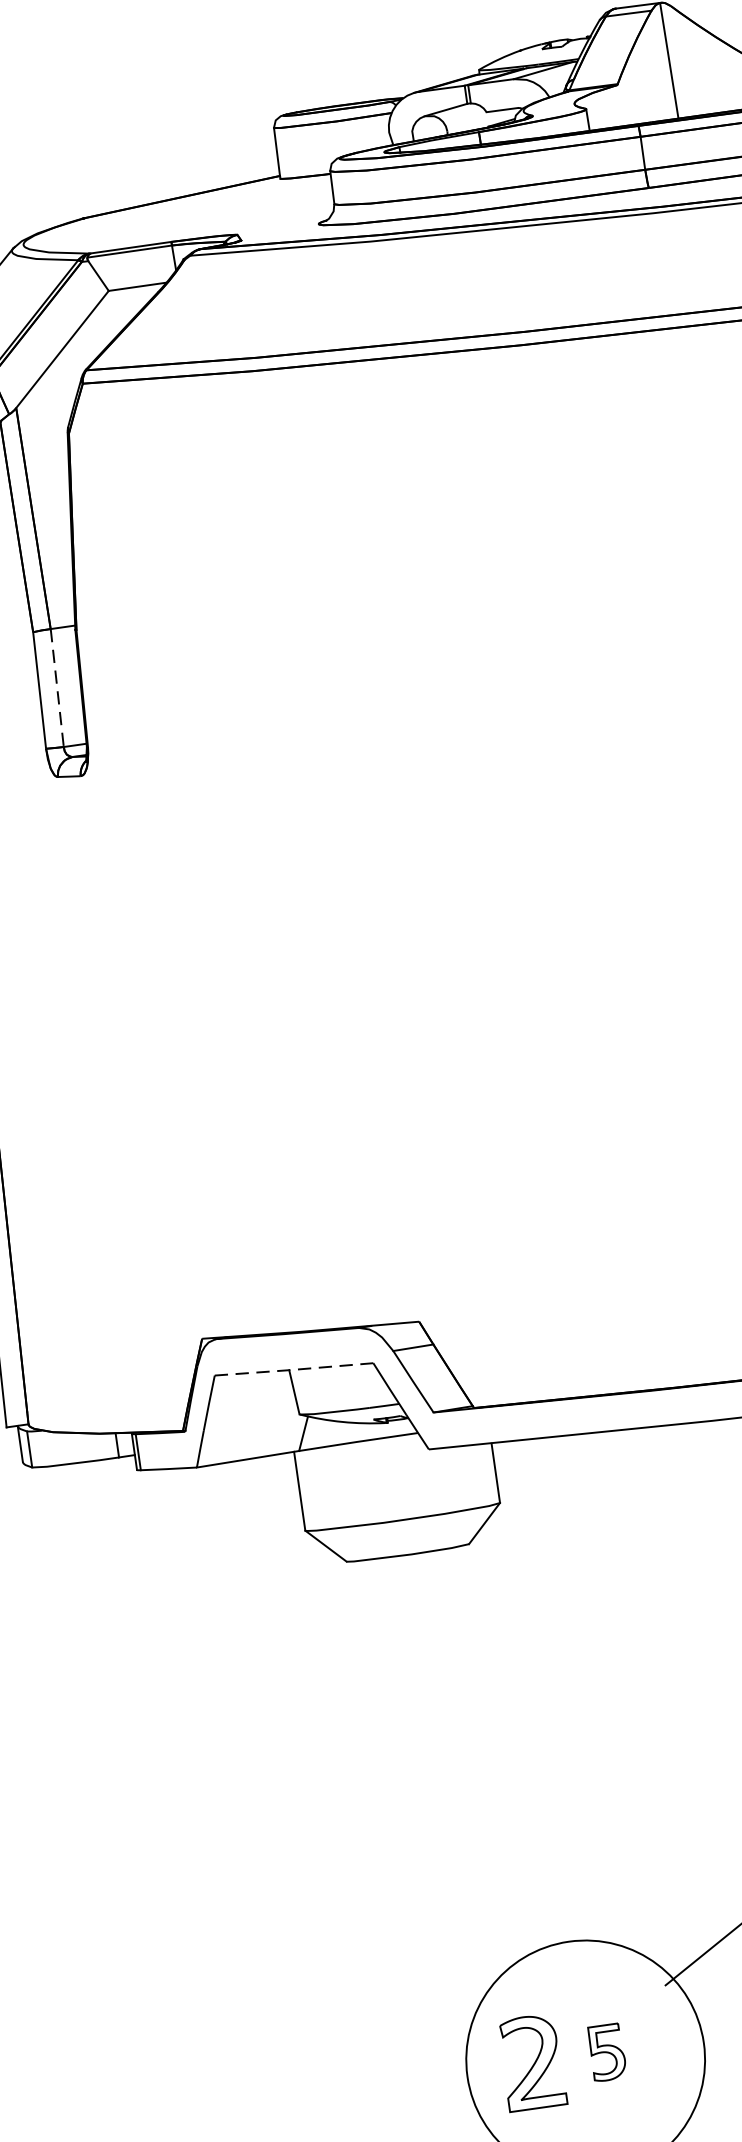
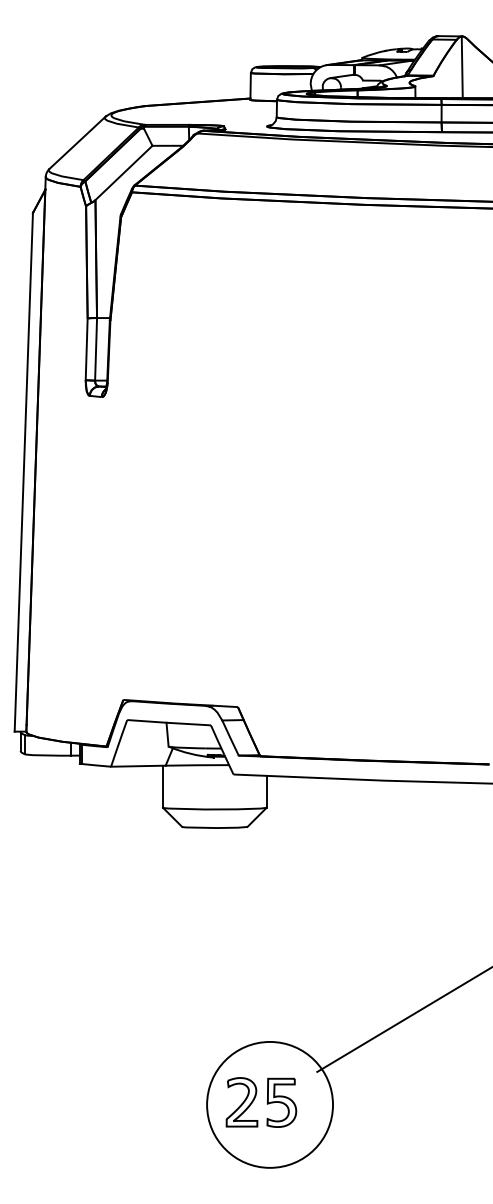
line: (58, 688) -> (96, 349), dashed -> solid
line: (292, 1369) -> (168, 722), dashed -> solid
part: (606, 2052) -> (281, 1102), size x1.67

